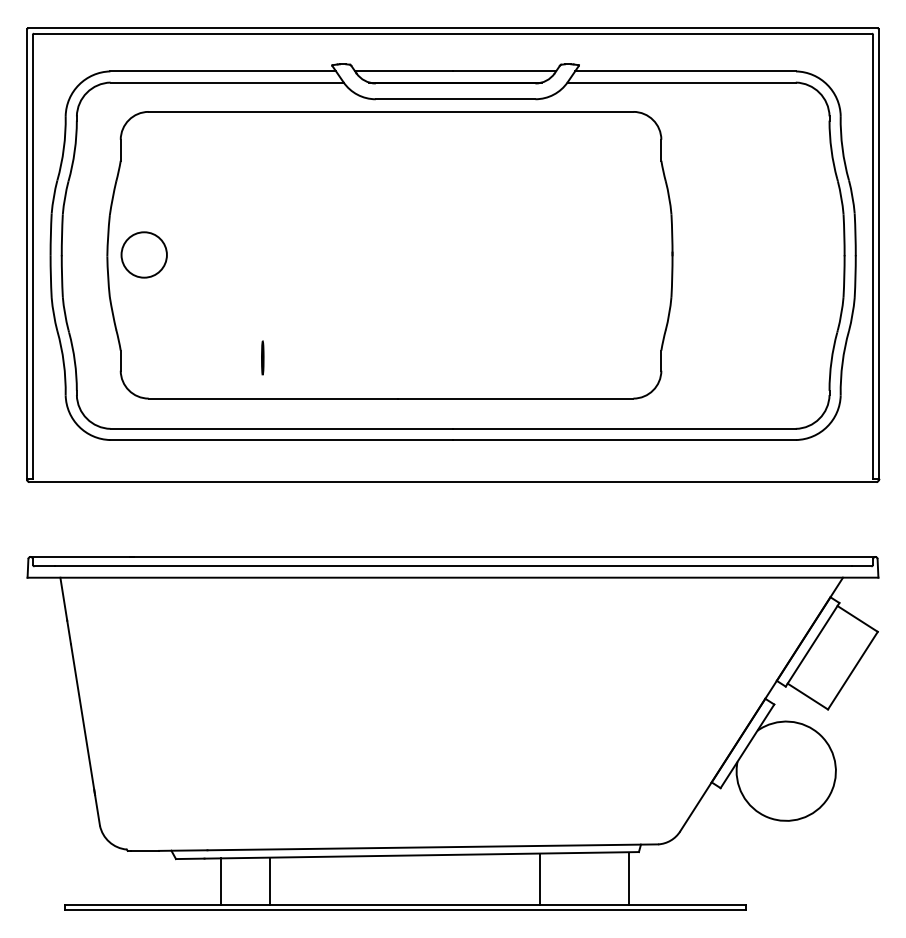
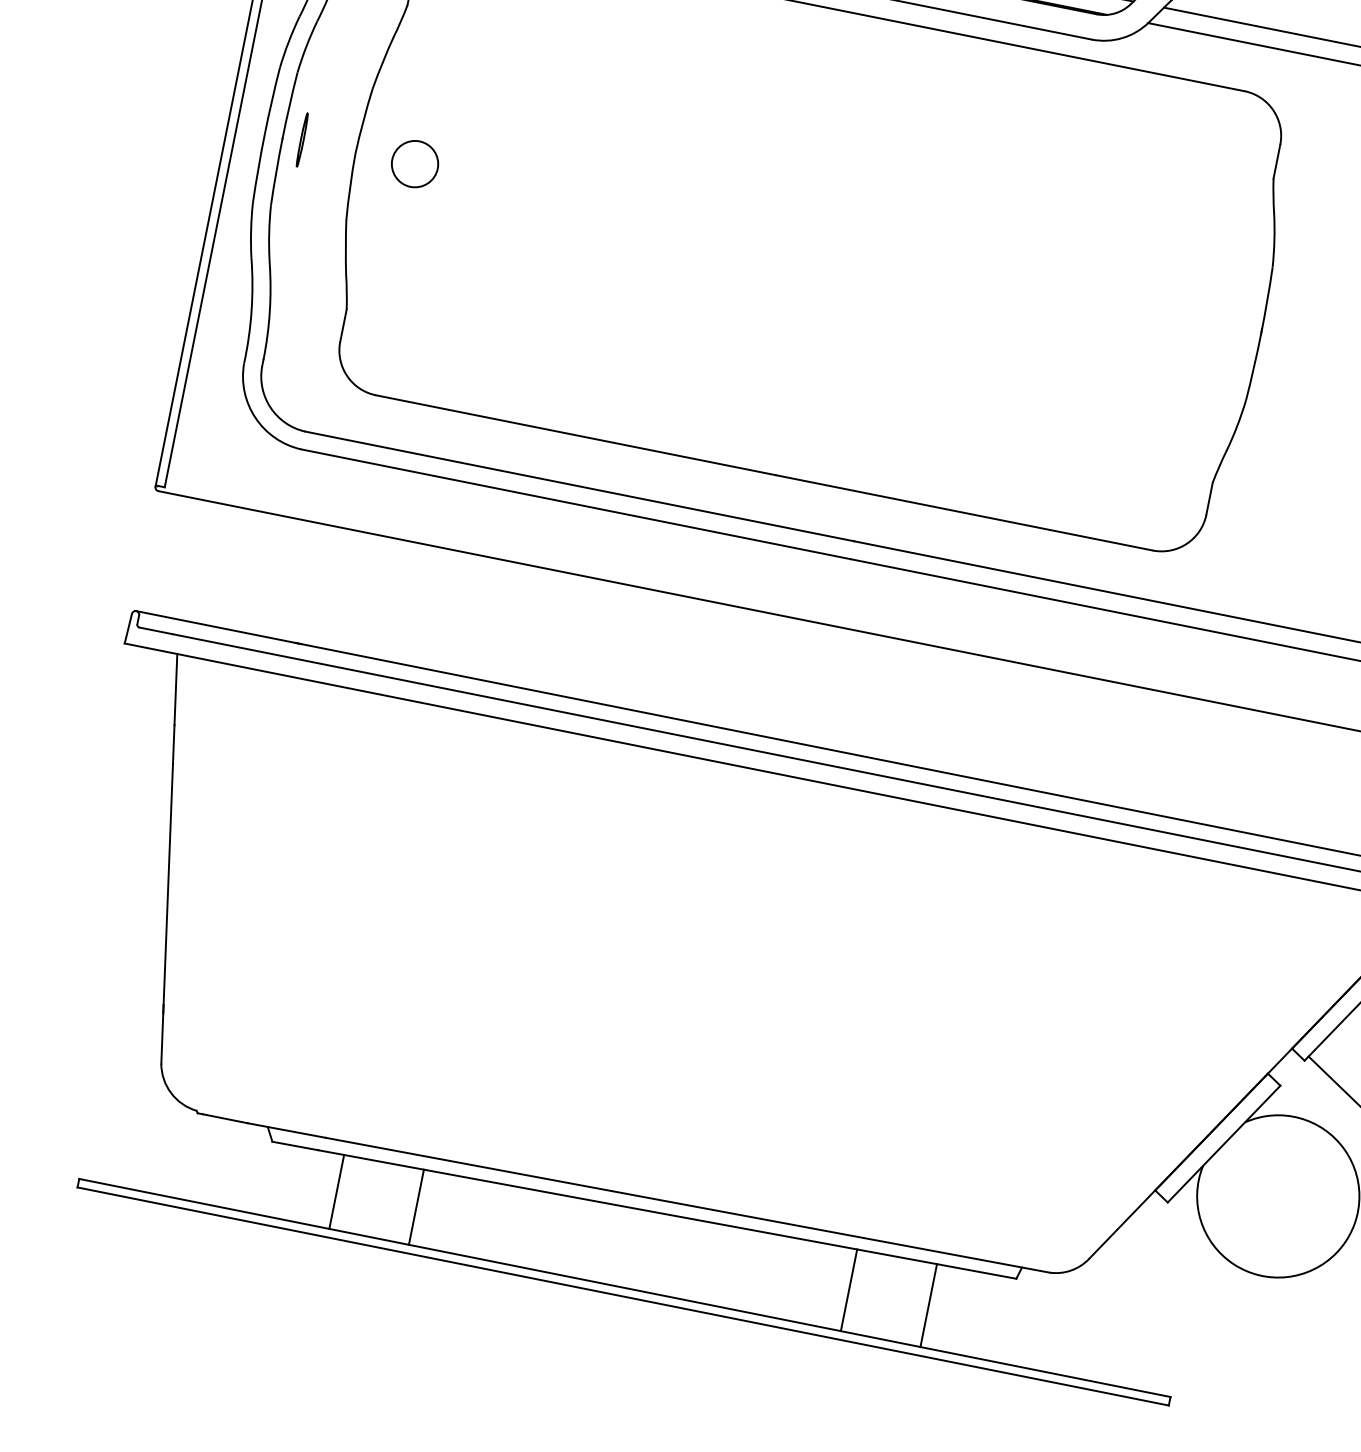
circle: (144, 255) -> (415, 164), size x0.62
line: (262, 357) -> (302, 138), moved
line: (628, 878) -> (928, 1305), moved

